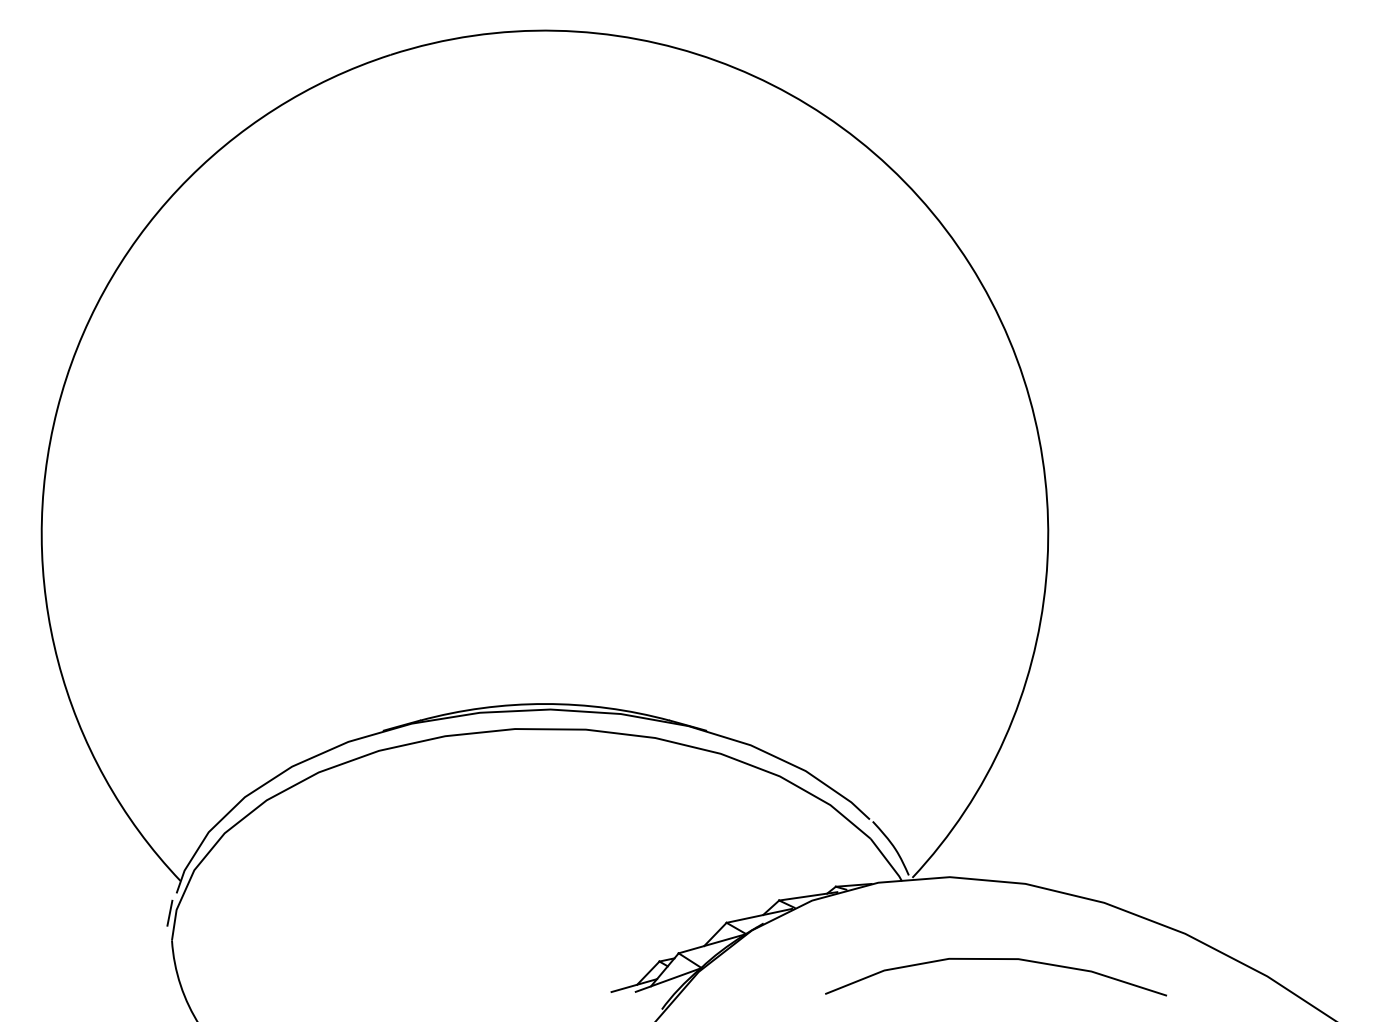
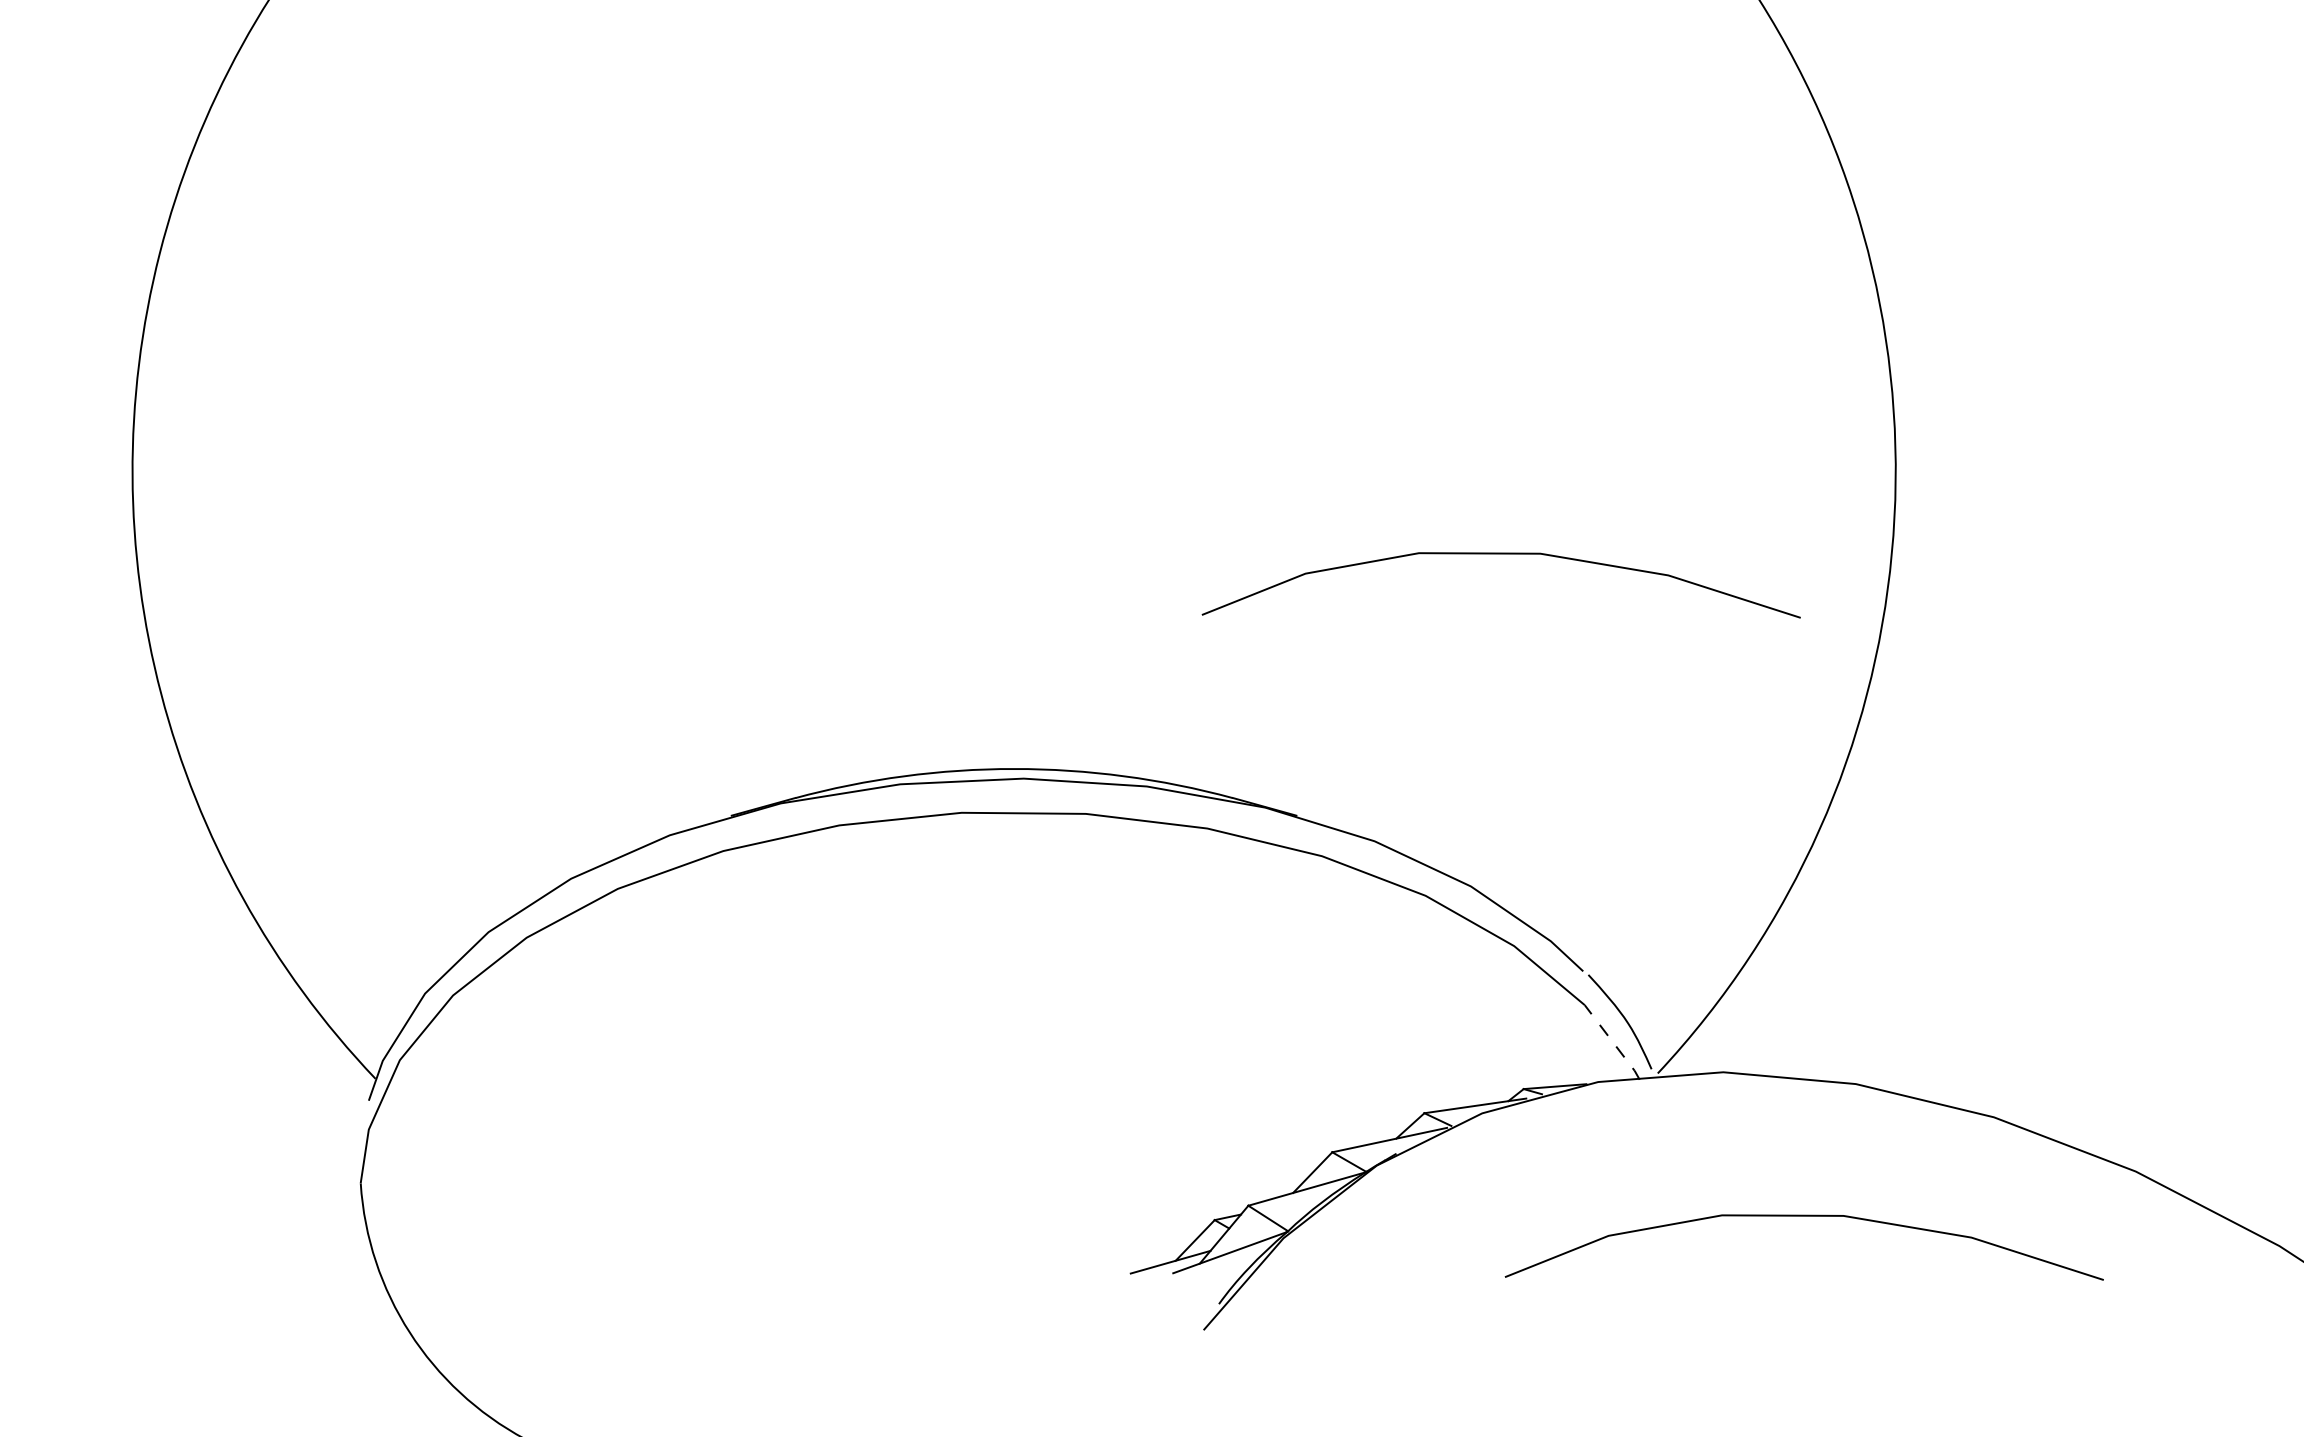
curve: (822, 581) -> (1500, 554), added
line: (886, 859) -> (1612, 1041), solid -> dashed
line: (169, 912) -> (356, 1134), removed

